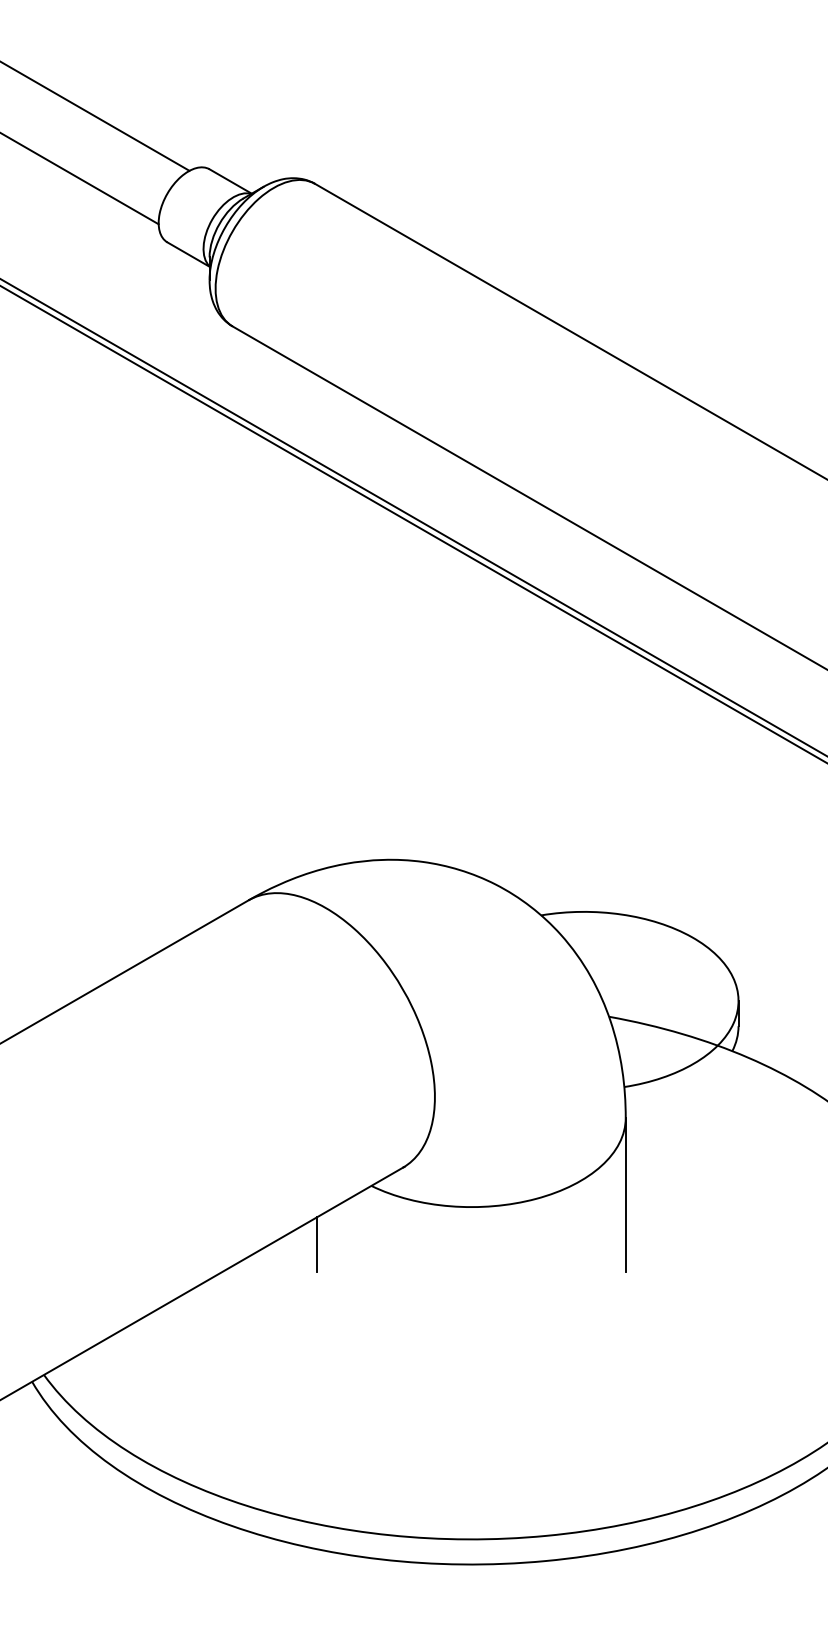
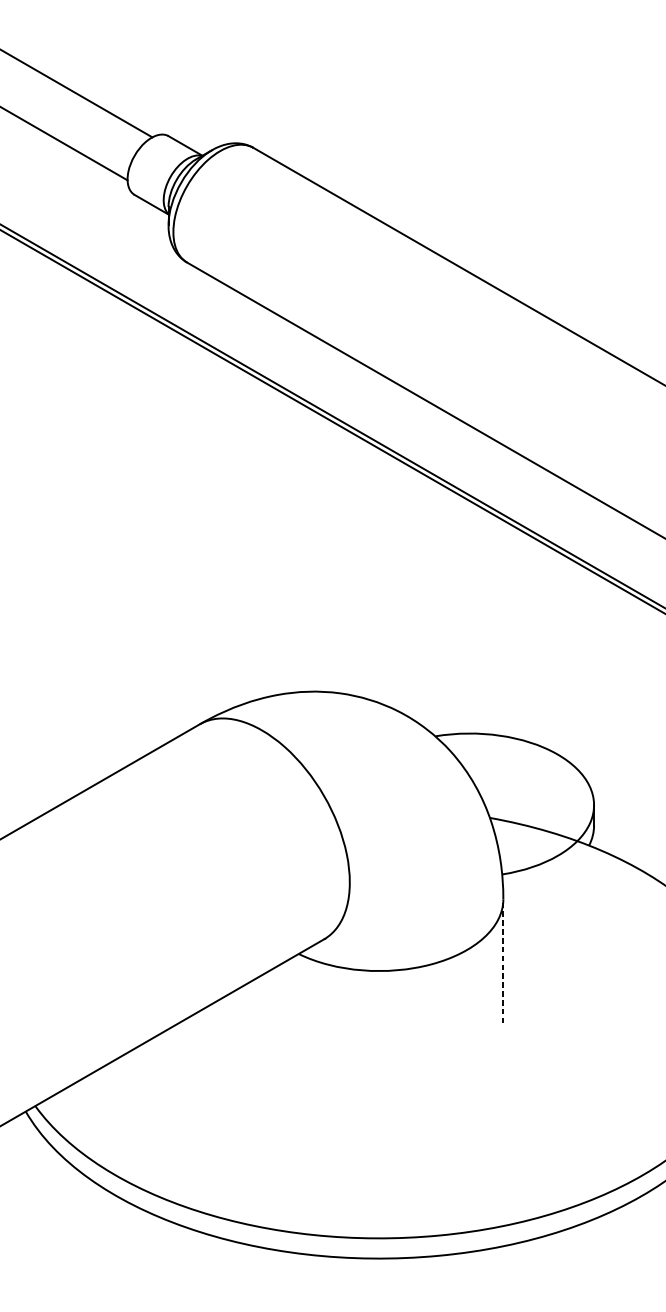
line: (625, 1194) -> (503, 960), solid -> dashed
line: (317, 1244) -> (255, 1001), removed

